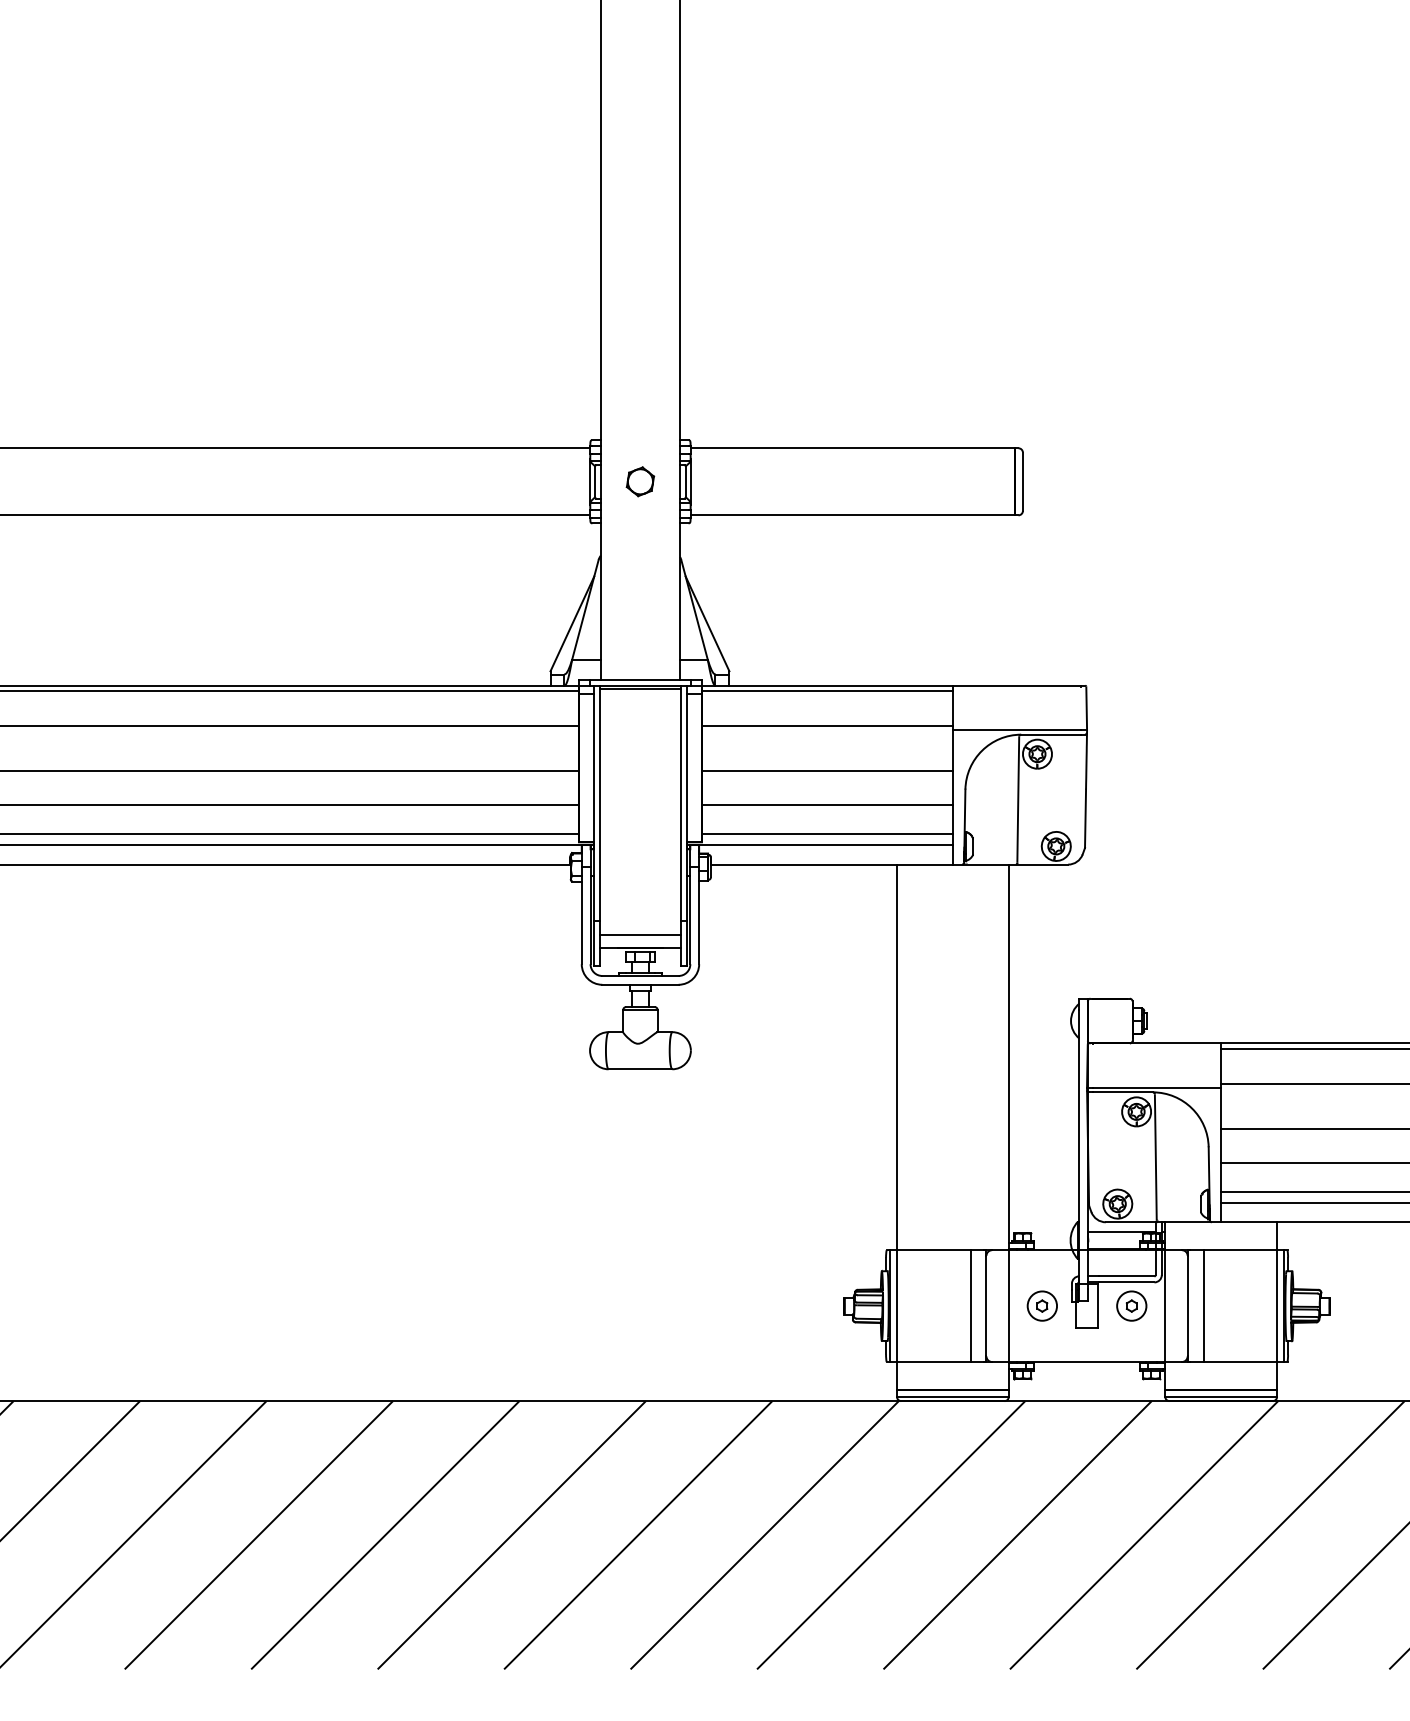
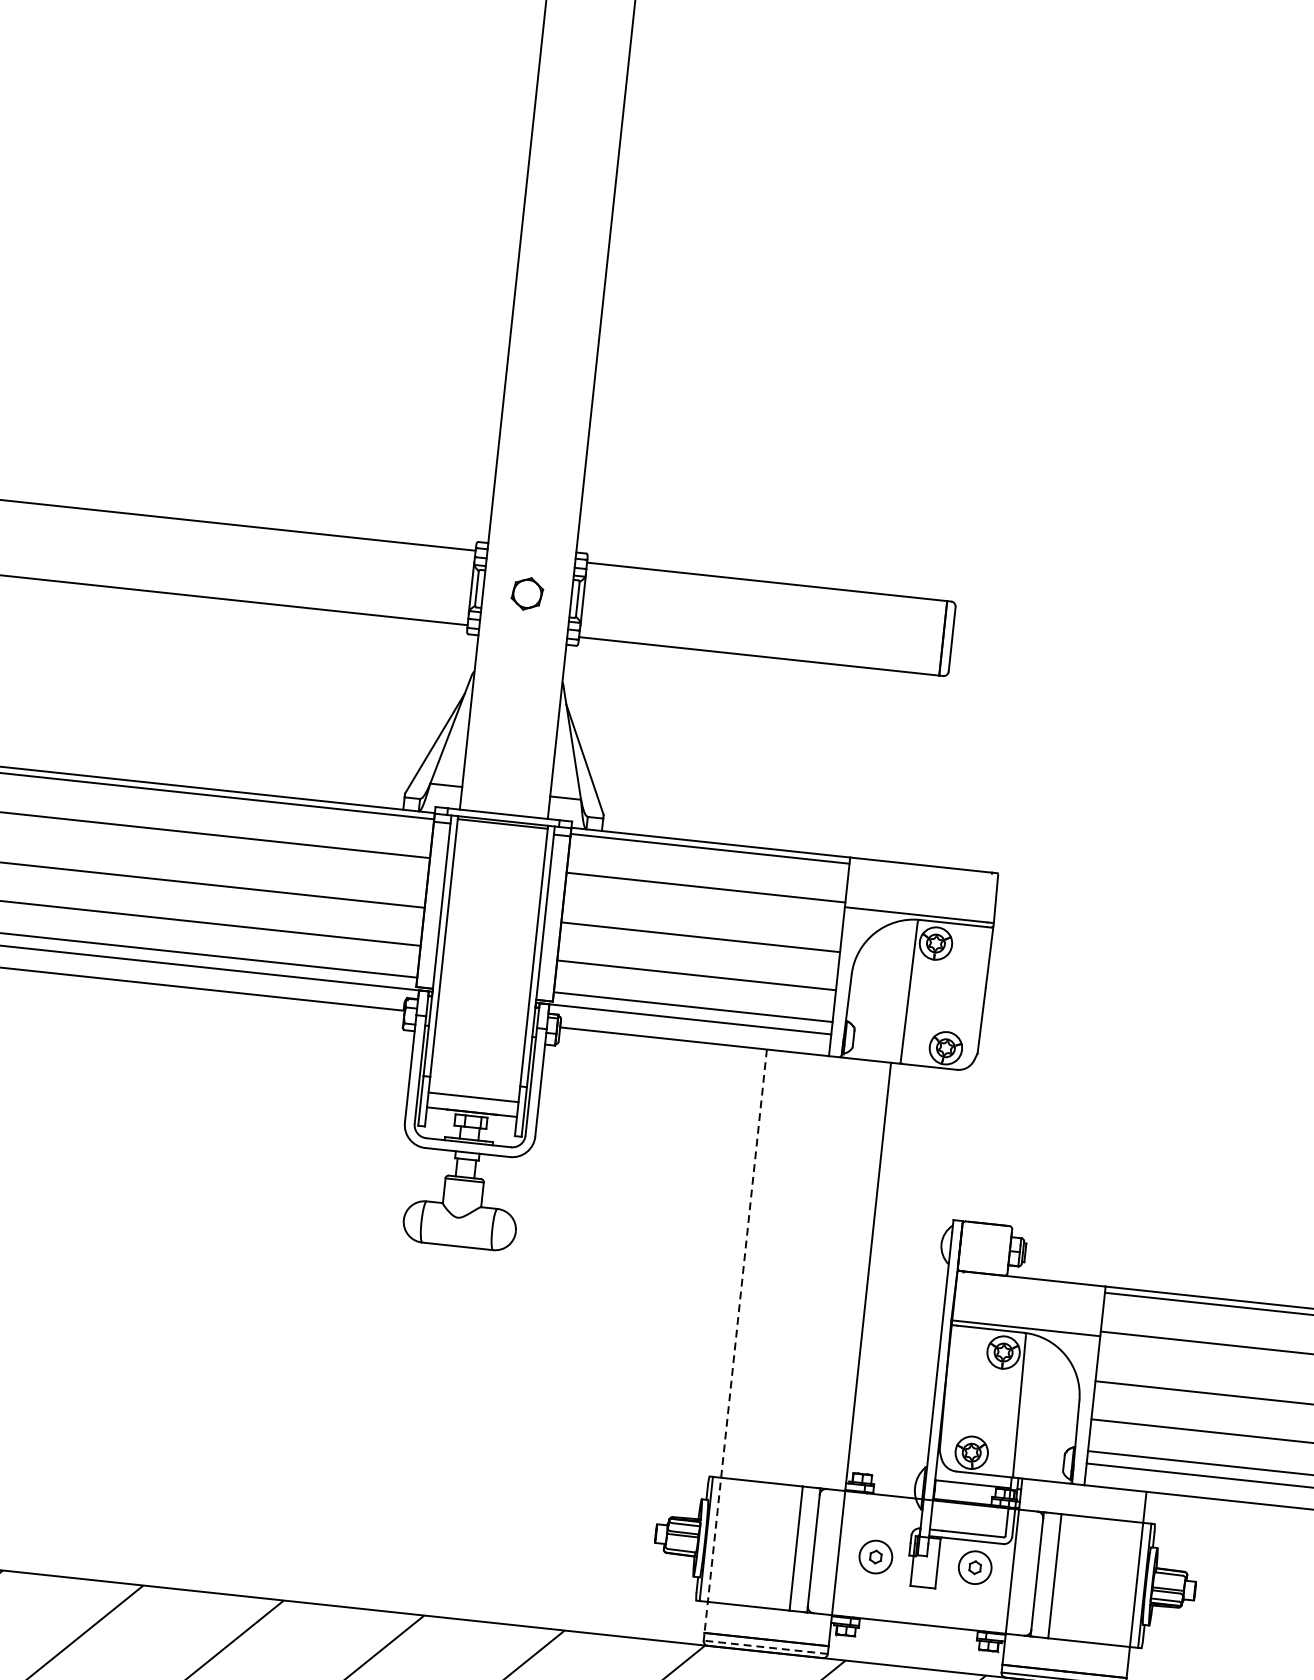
line: (897, 1127) -> (736, 1341), solid -> dashed
line: (952, 1396) -> (765, 1646), solid -> dashed

